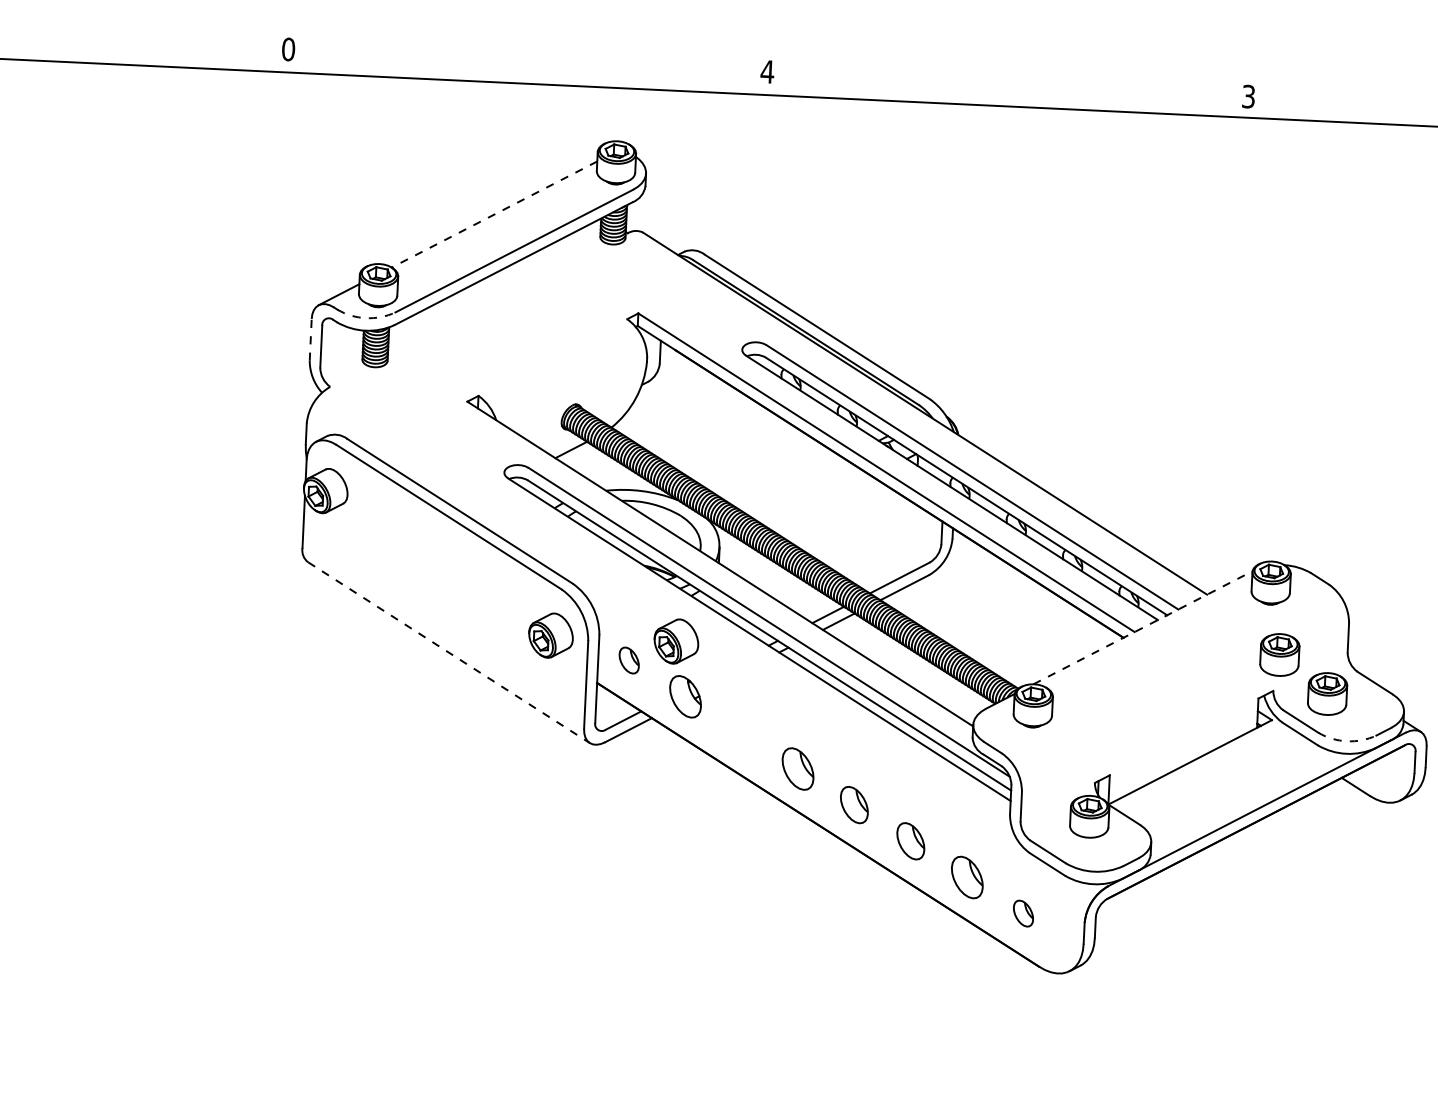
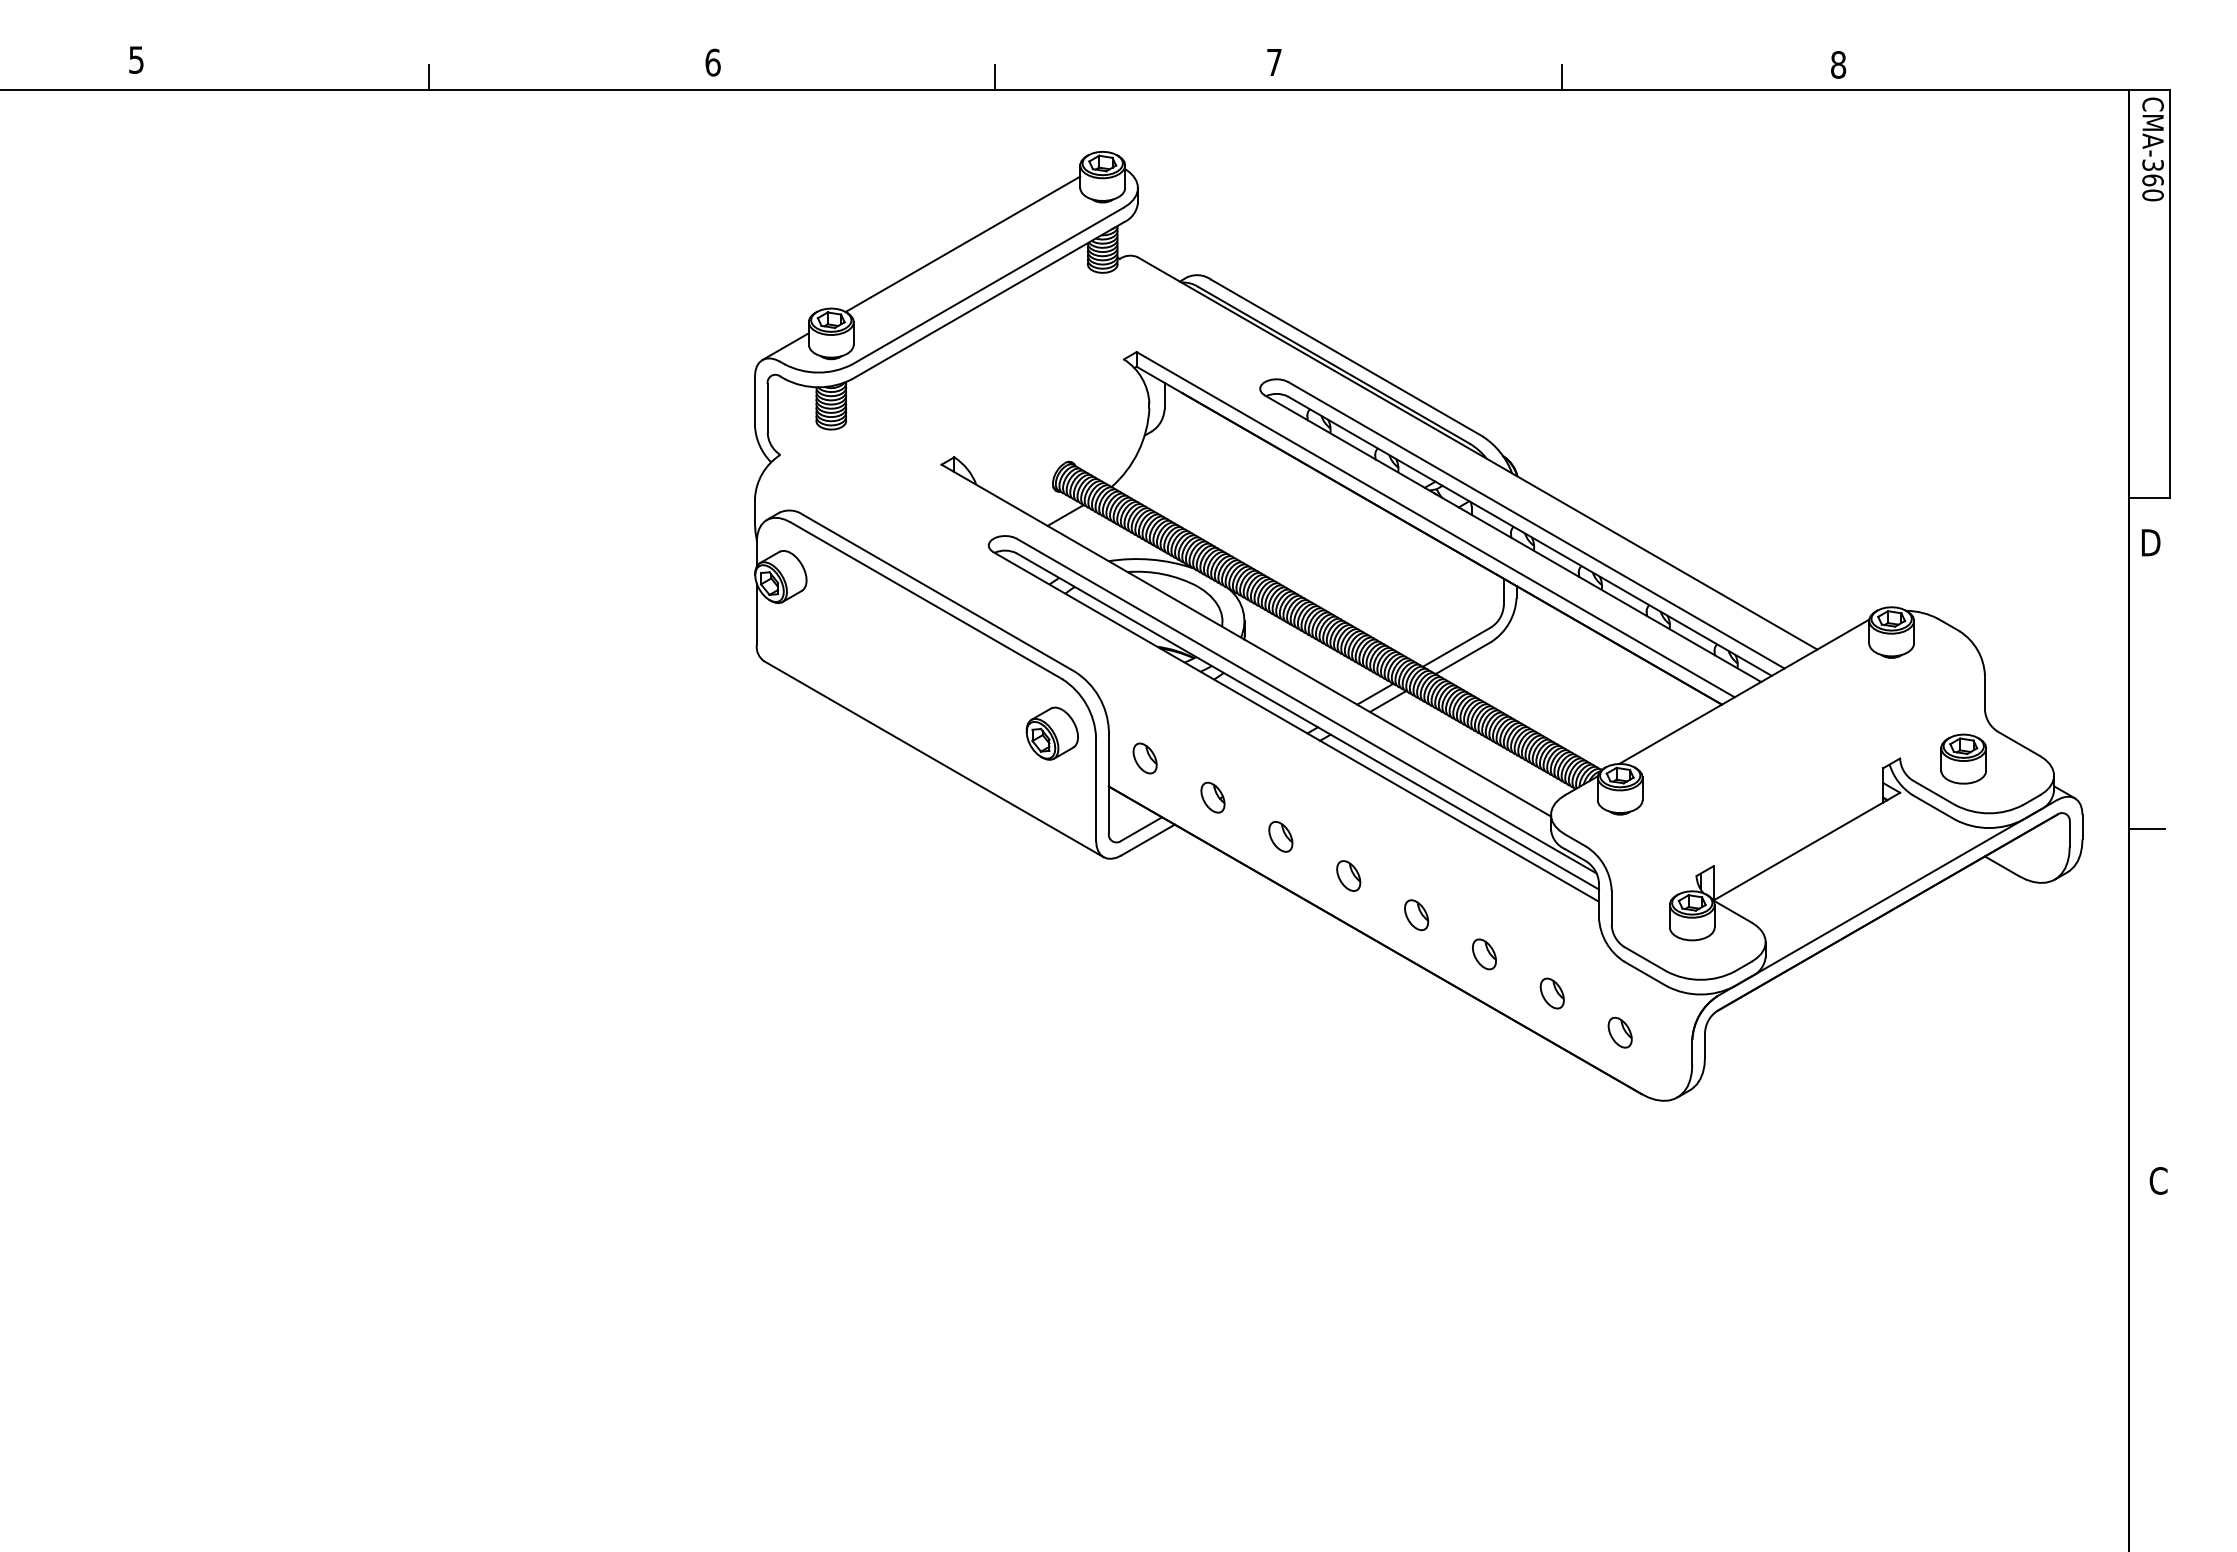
text: (288, 49) -> (712, 62), 0 -> 6
line: (45, 50) -> (428, 77), added
text: (767, 71) -> (1274, 62), 4 -> 7
line: (528, 73) -> (995, 77), added
line: (1012, 96) -> (1562, 77), added
text: (1248, 96) -> (1838, 64), 3 -> 8
line: (494, 214) -> (962, 244), dashed -> solid
arc: (366, 318) -> (818, 372), dashed -> solid
line: (310, 339) -> (754, 400), dashed -> solid
line: (1143, 627) -> (1744, 691), dashed -> solid
part: (675, 641) -> (1198, 733), removed
line: (448, 652) -> (933, 759), dashed -> solid
part: (1279, 654) -> (1905, 715), removed
part: (685, 696) -> (1212, 797), size x0.62
part: (741, 732) -> (1280, 836), added
arc: (1347, 741) -> (1989, 813), dashed -> solid
part: (798, 768) -> (1348, 875), size x0.62
part: (854, 805) -> (1416, 915), size x0.71
part: (910, 841) -> (1484, 954), size x0.71
part: (966, 877) -> (1551, 993), size x0.62

